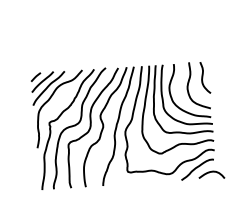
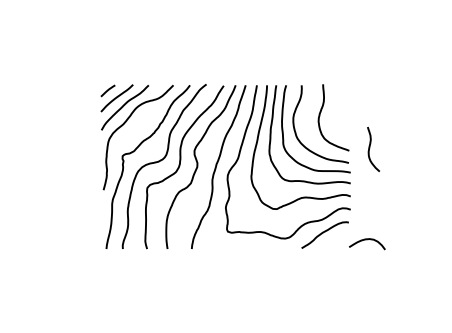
curve: (203, 77) -> (370, 148), moved
curve: (211, 172) -> (367, 240), moved

